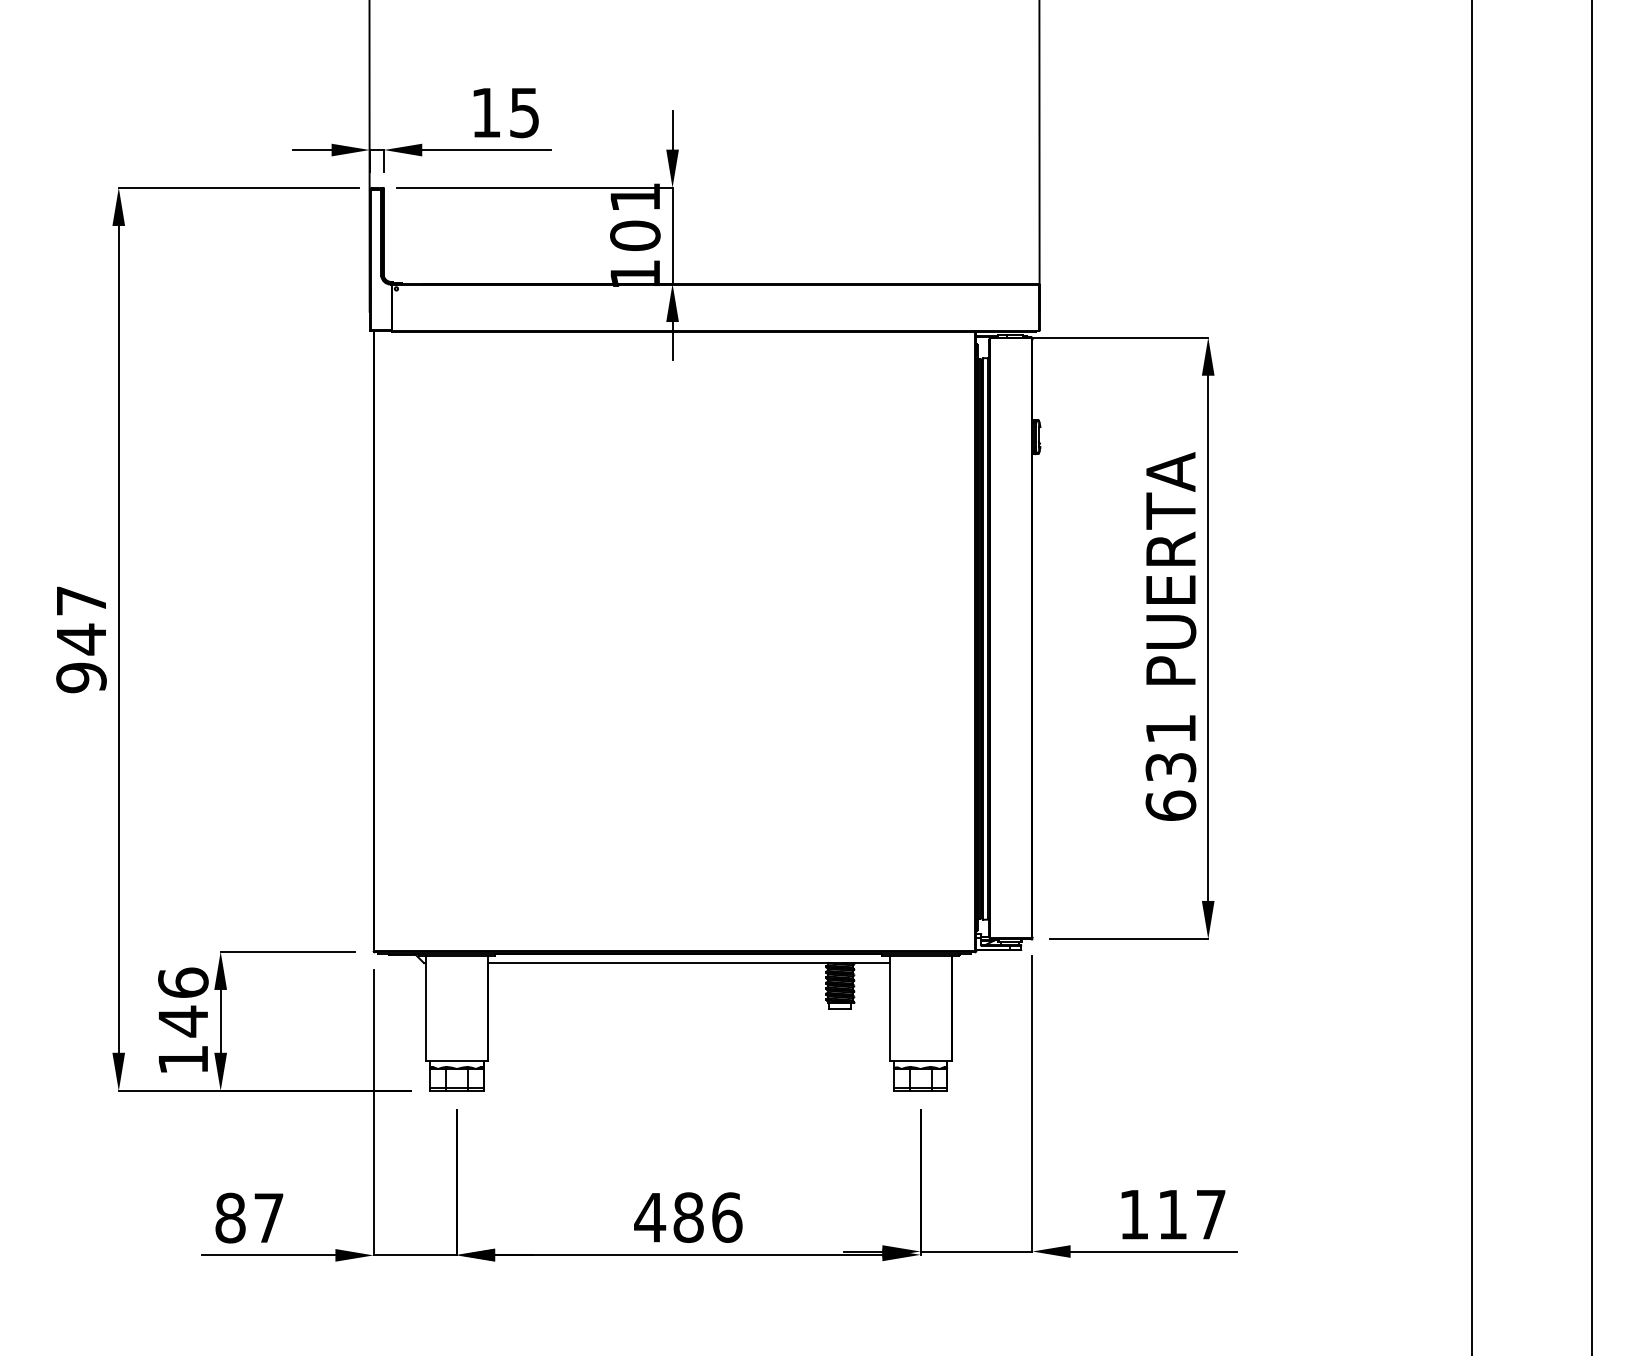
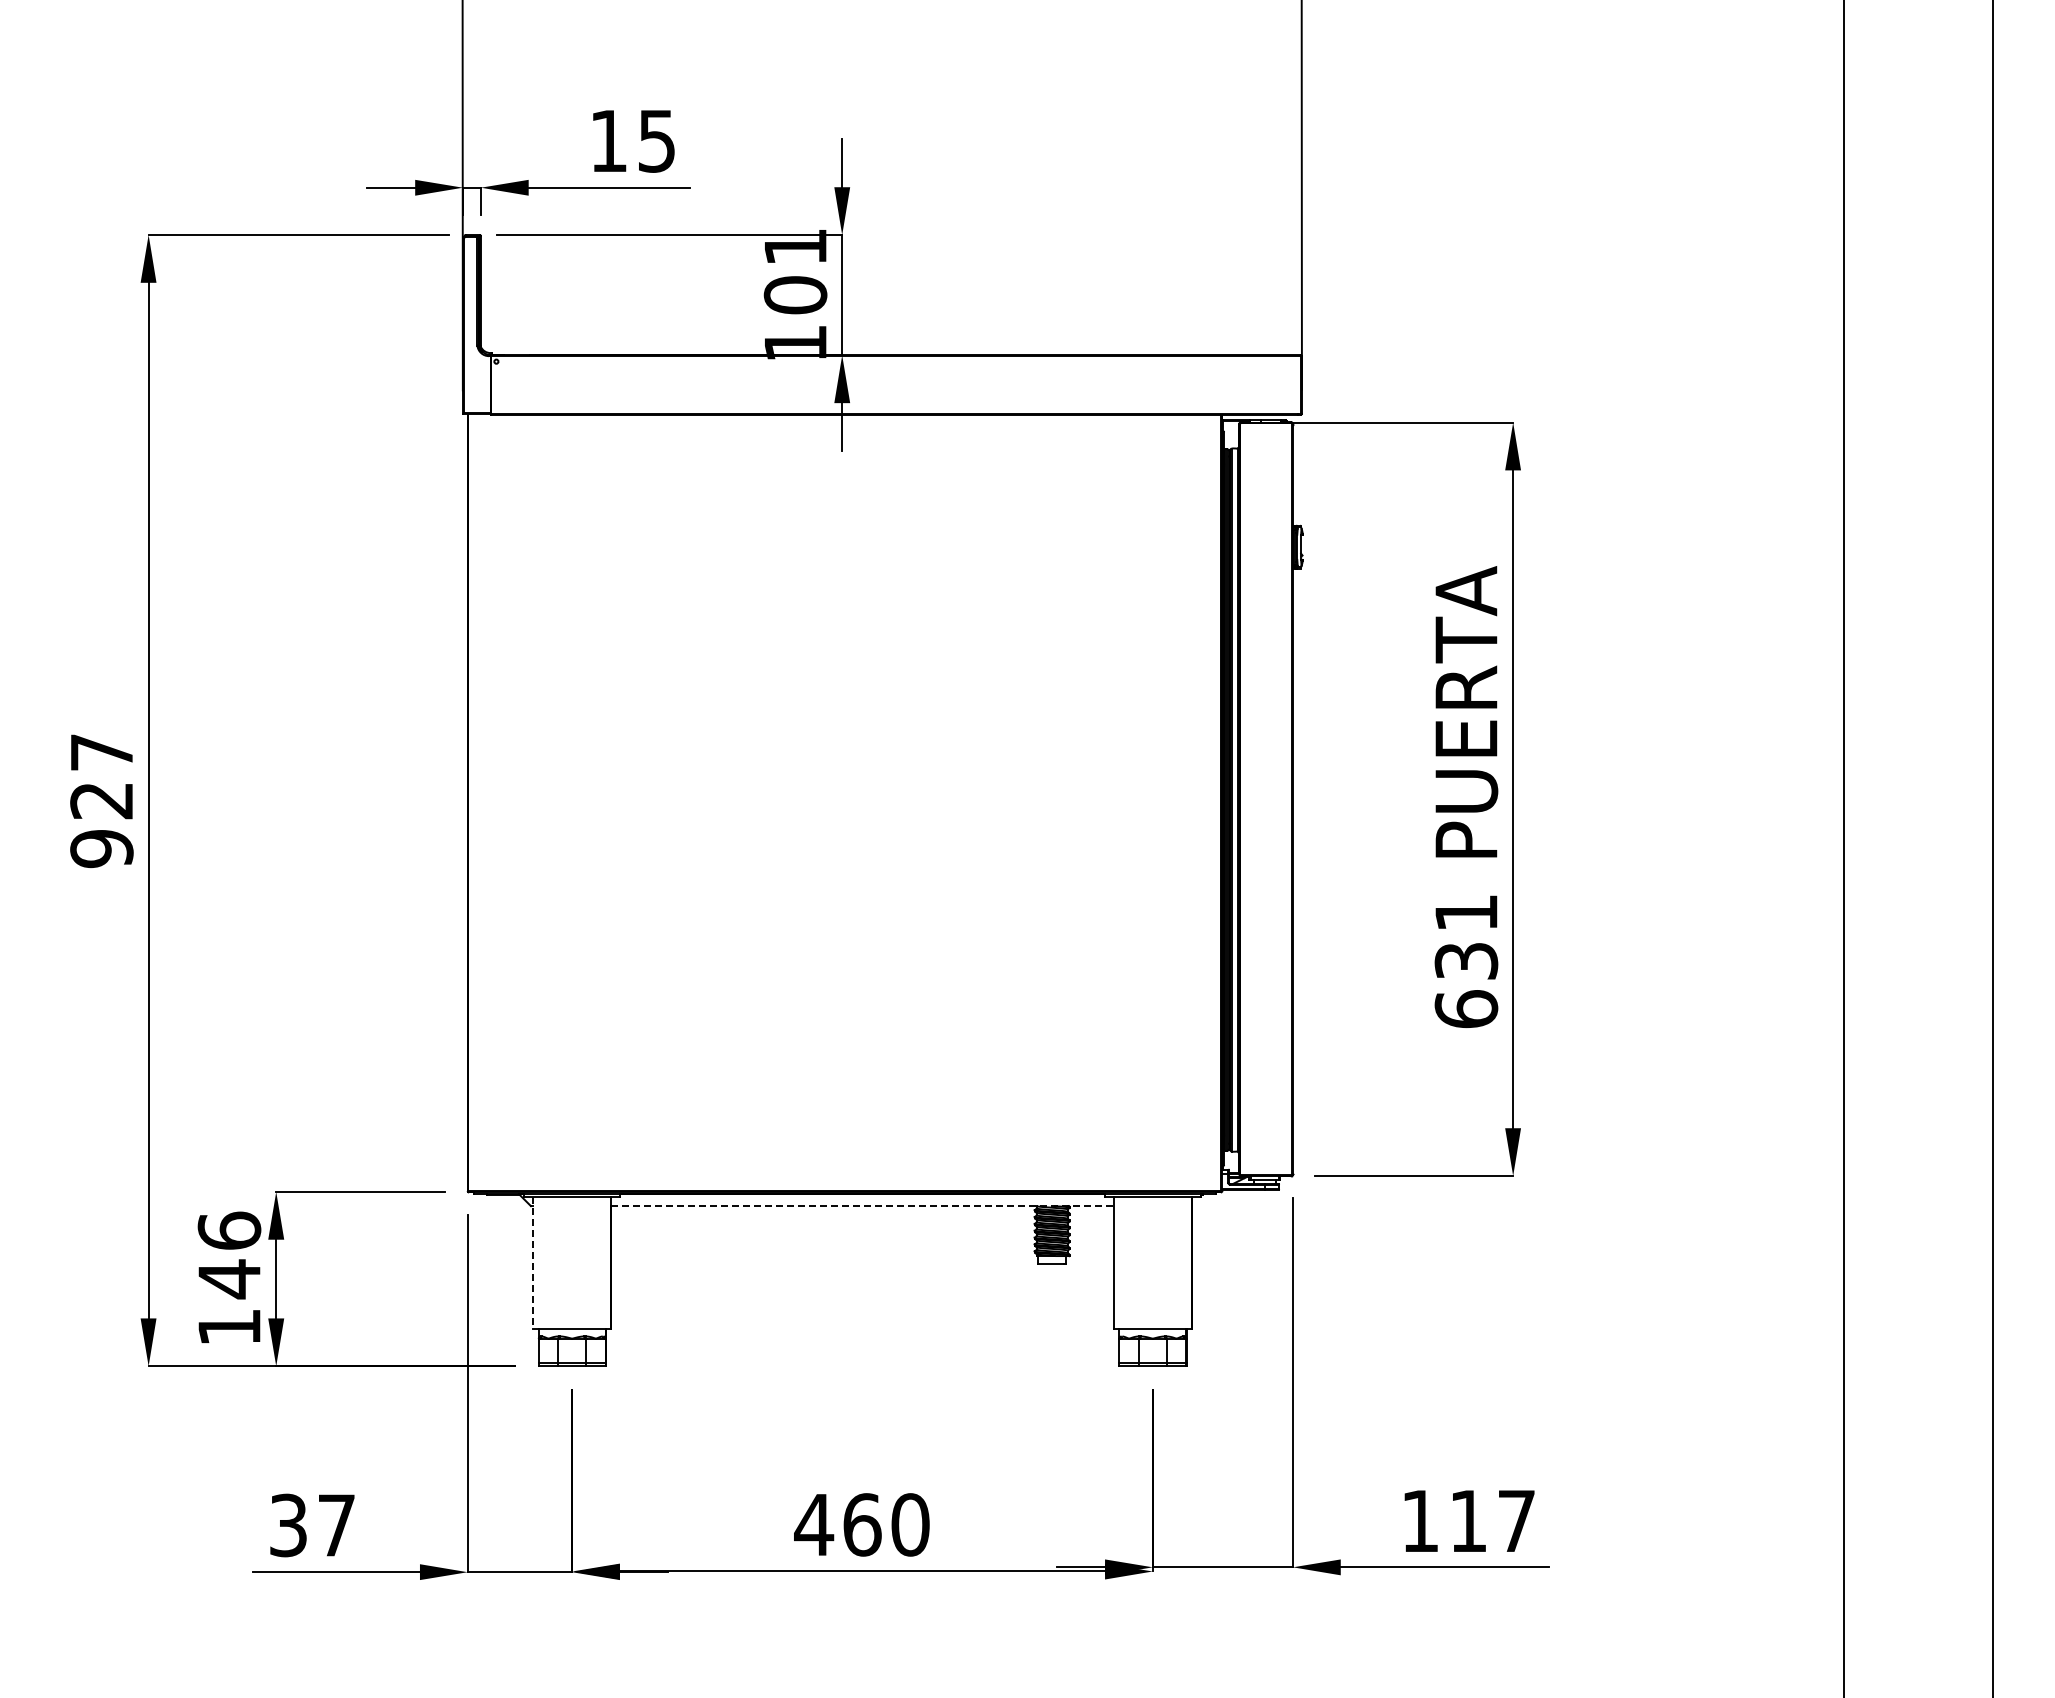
text: (81, 639) -> (101, 800), 947 -> 927
line: (689, 963) -> (863, 1206), solid -> dashed
line: (426, 1008) -> (533, 1262), solid -> dashed
text: (707, 1217) -> (886, 1524), 486 -> 460
text: (230, 1218) -> (288, 1525), 87 -> 37

